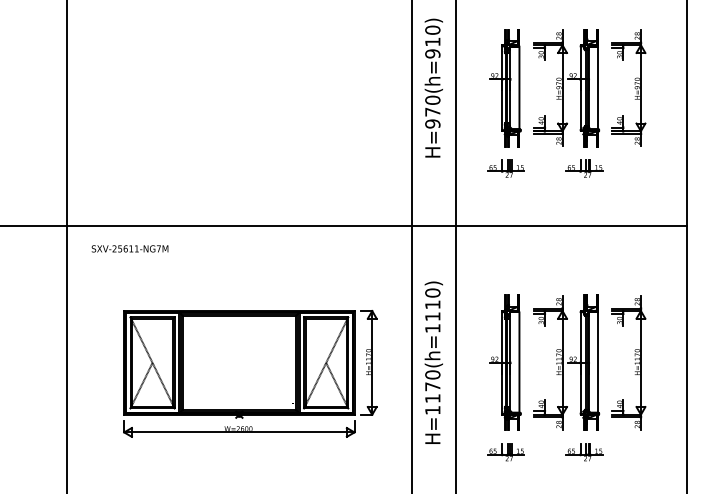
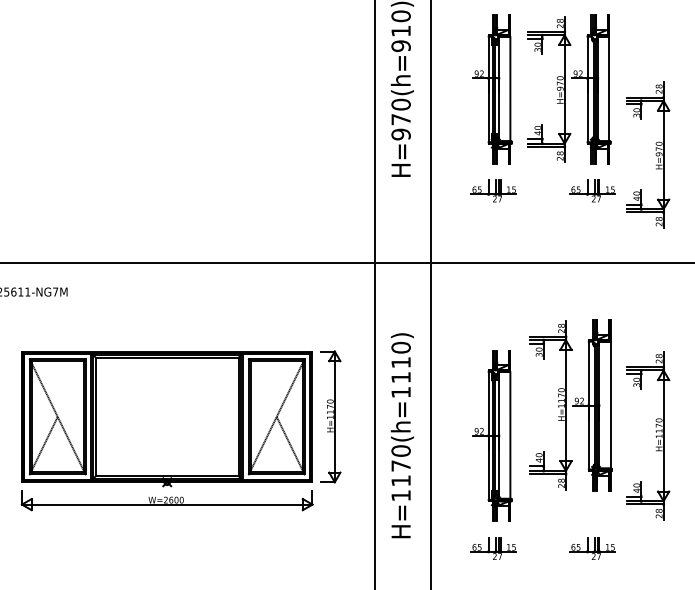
part: (628, 87) -> (647, 154), moved
part: (566, 362) -> (570, 405), moved
part: (250, 373) -> (181, 430), moved

